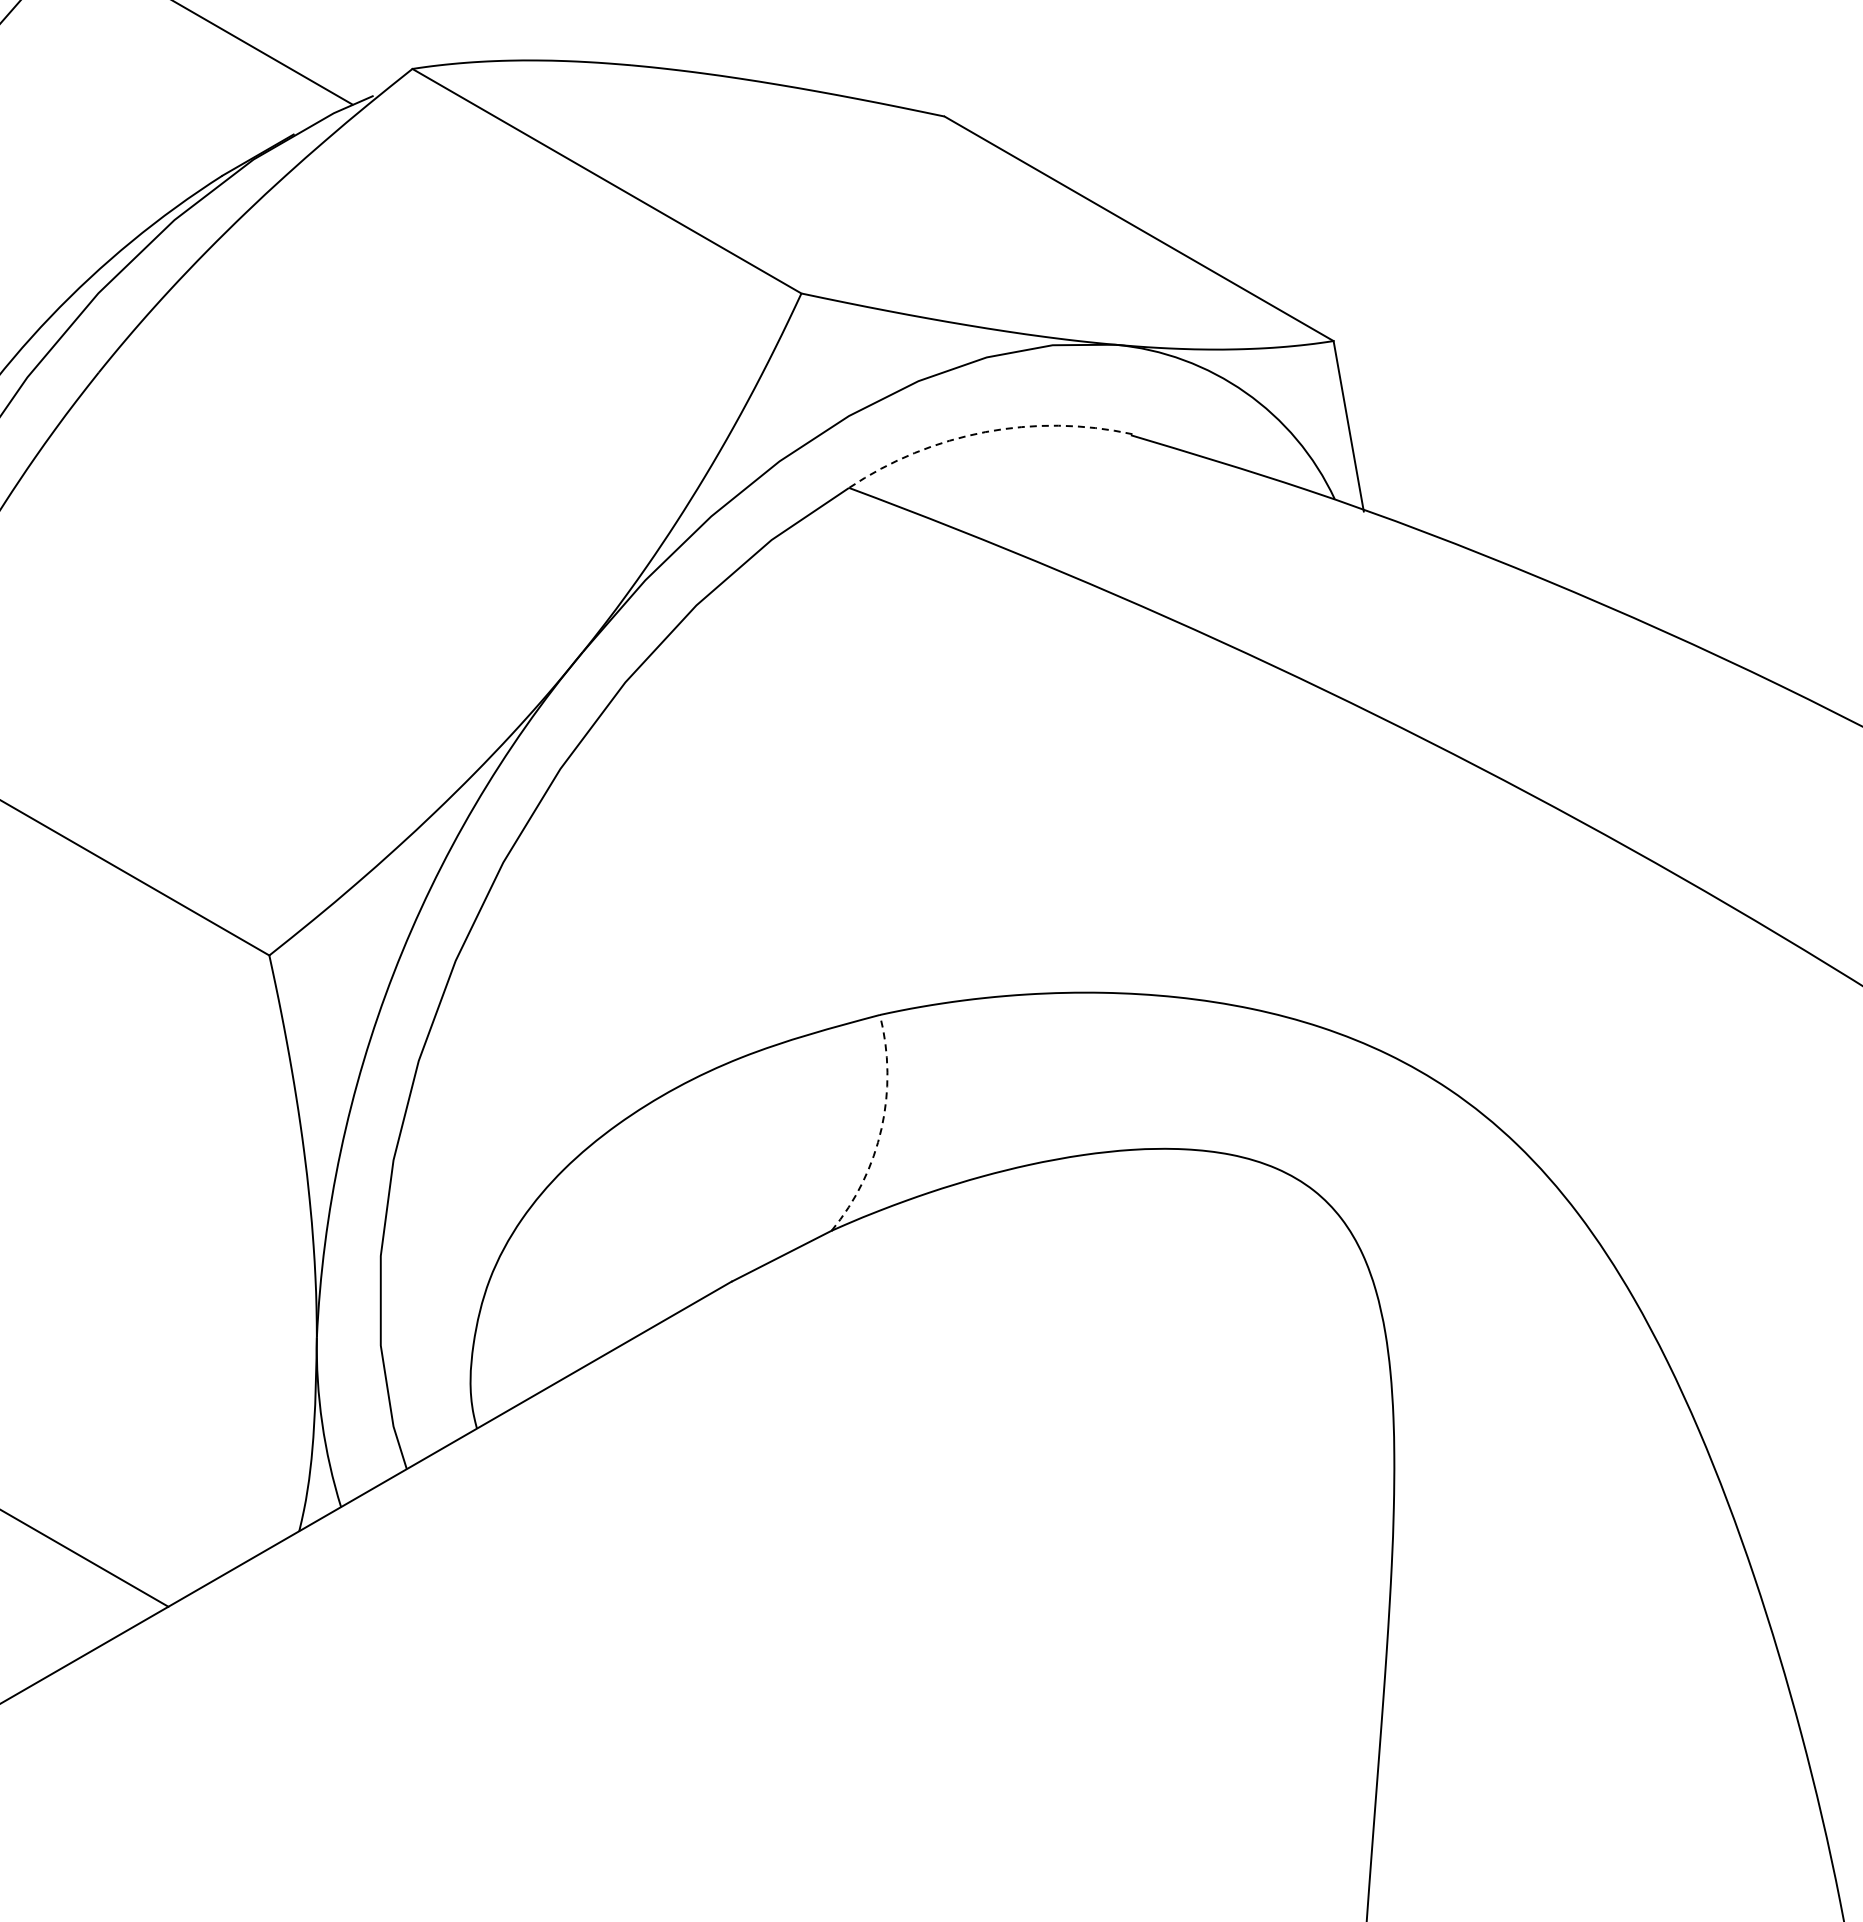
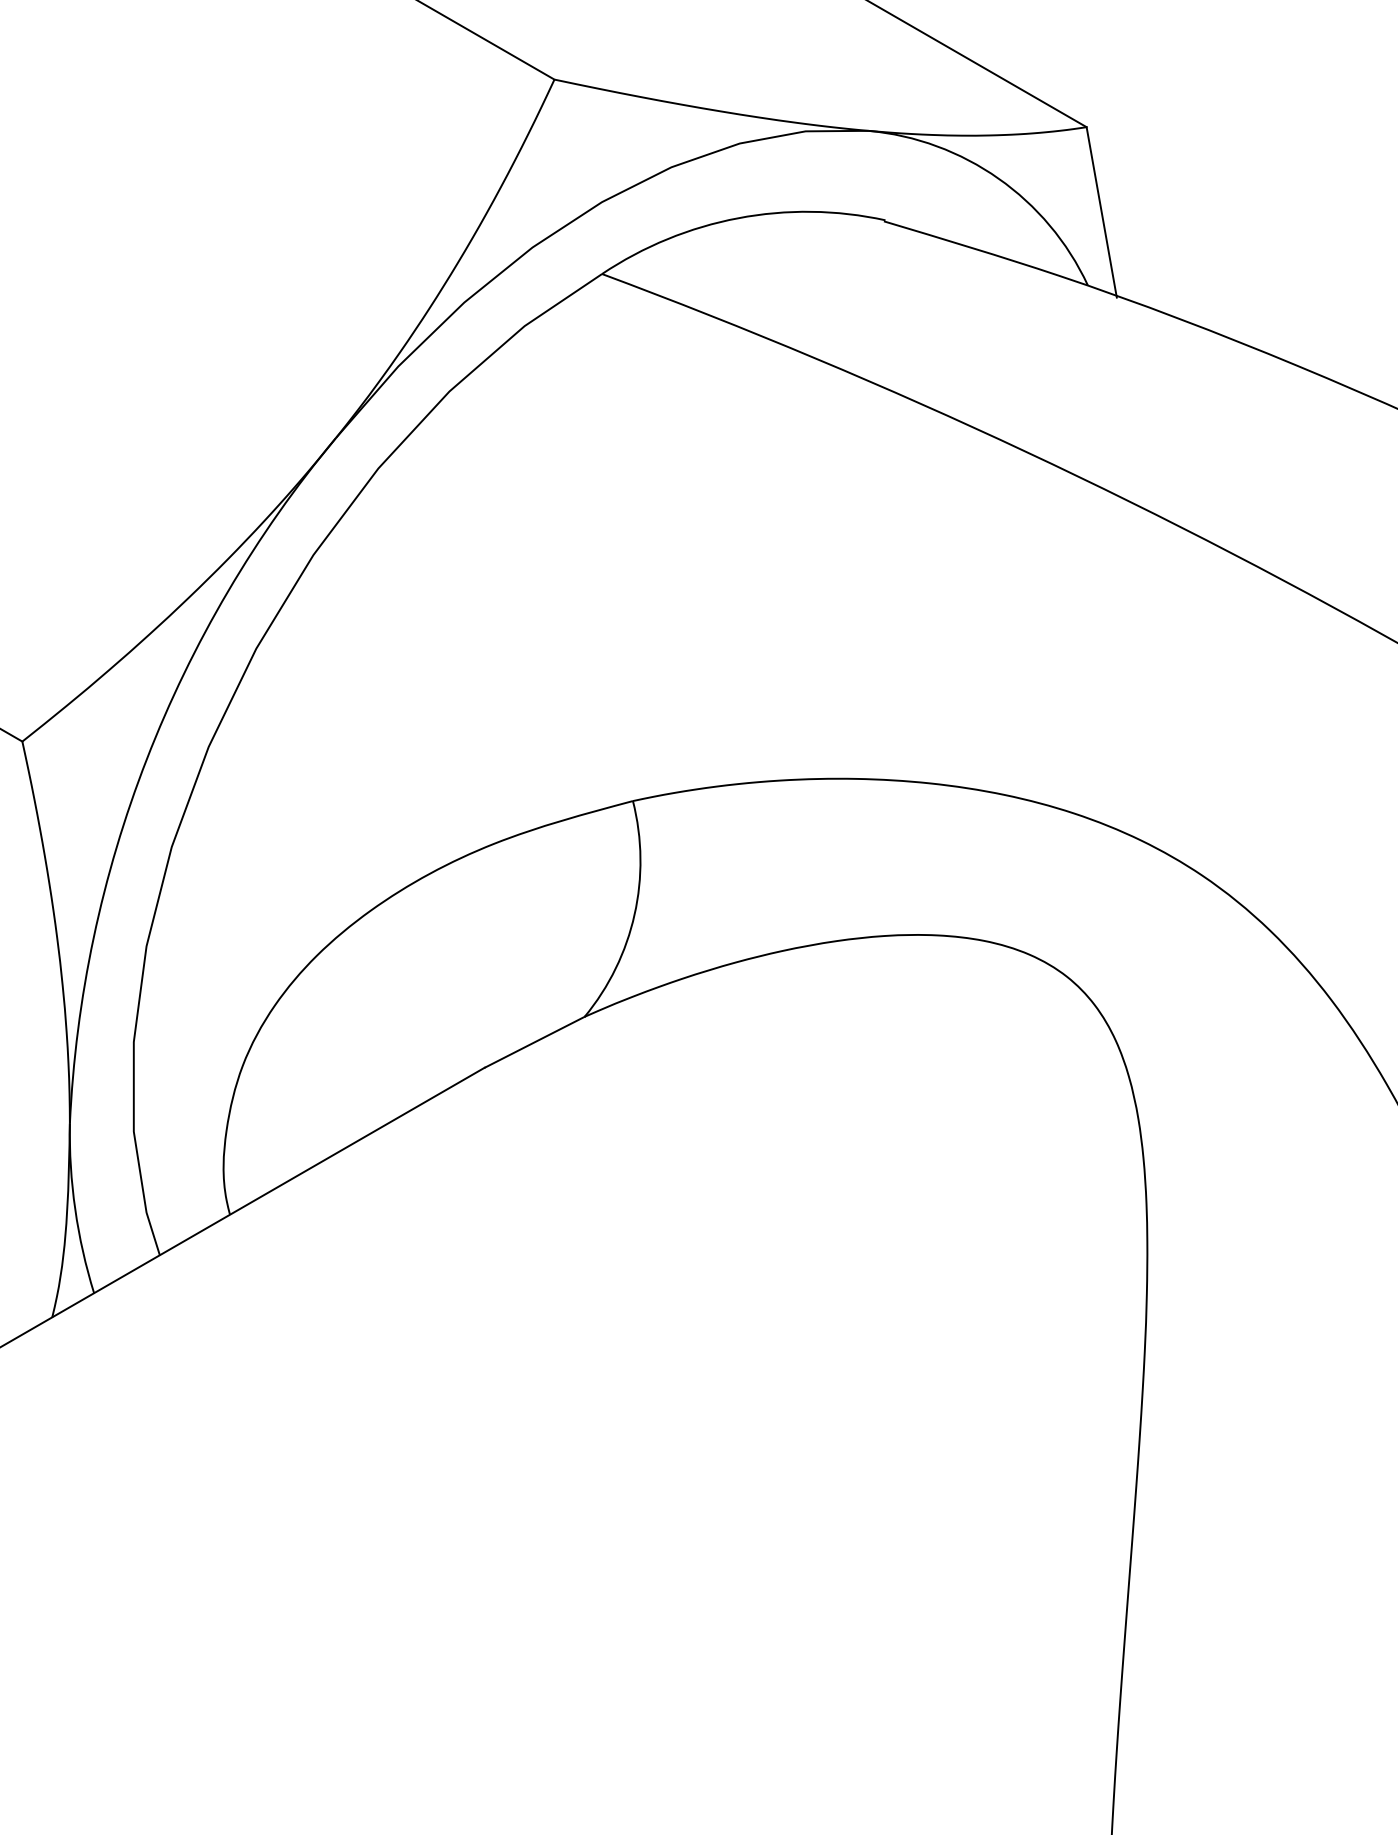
arc: (985, 432) -> (738, 218), dashed -> solid
arc: (881, 1128) -> (634, 914), dashed -> solid

